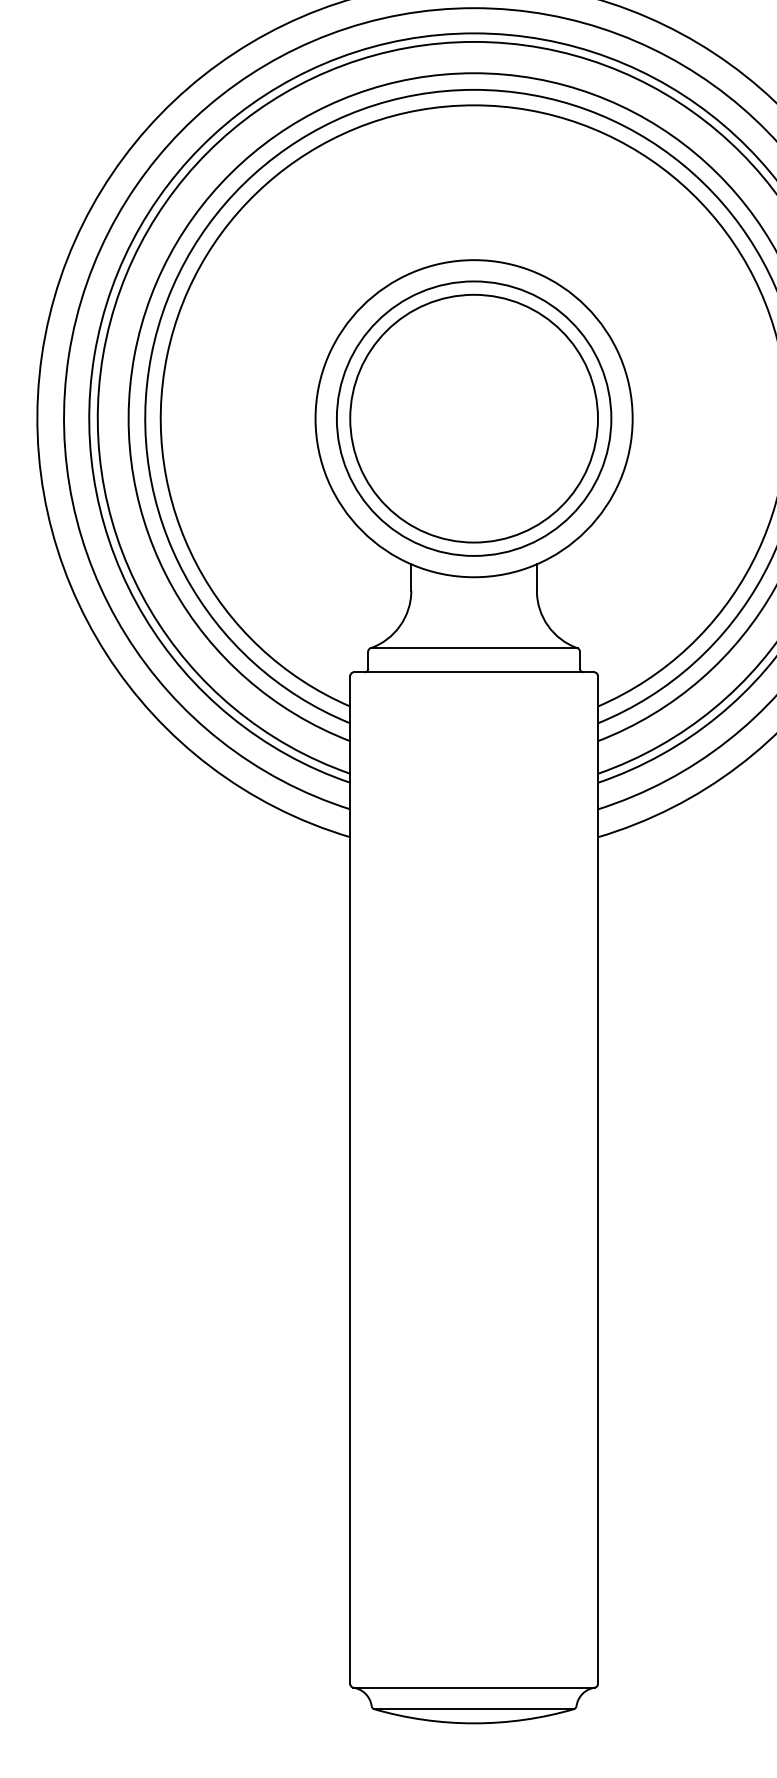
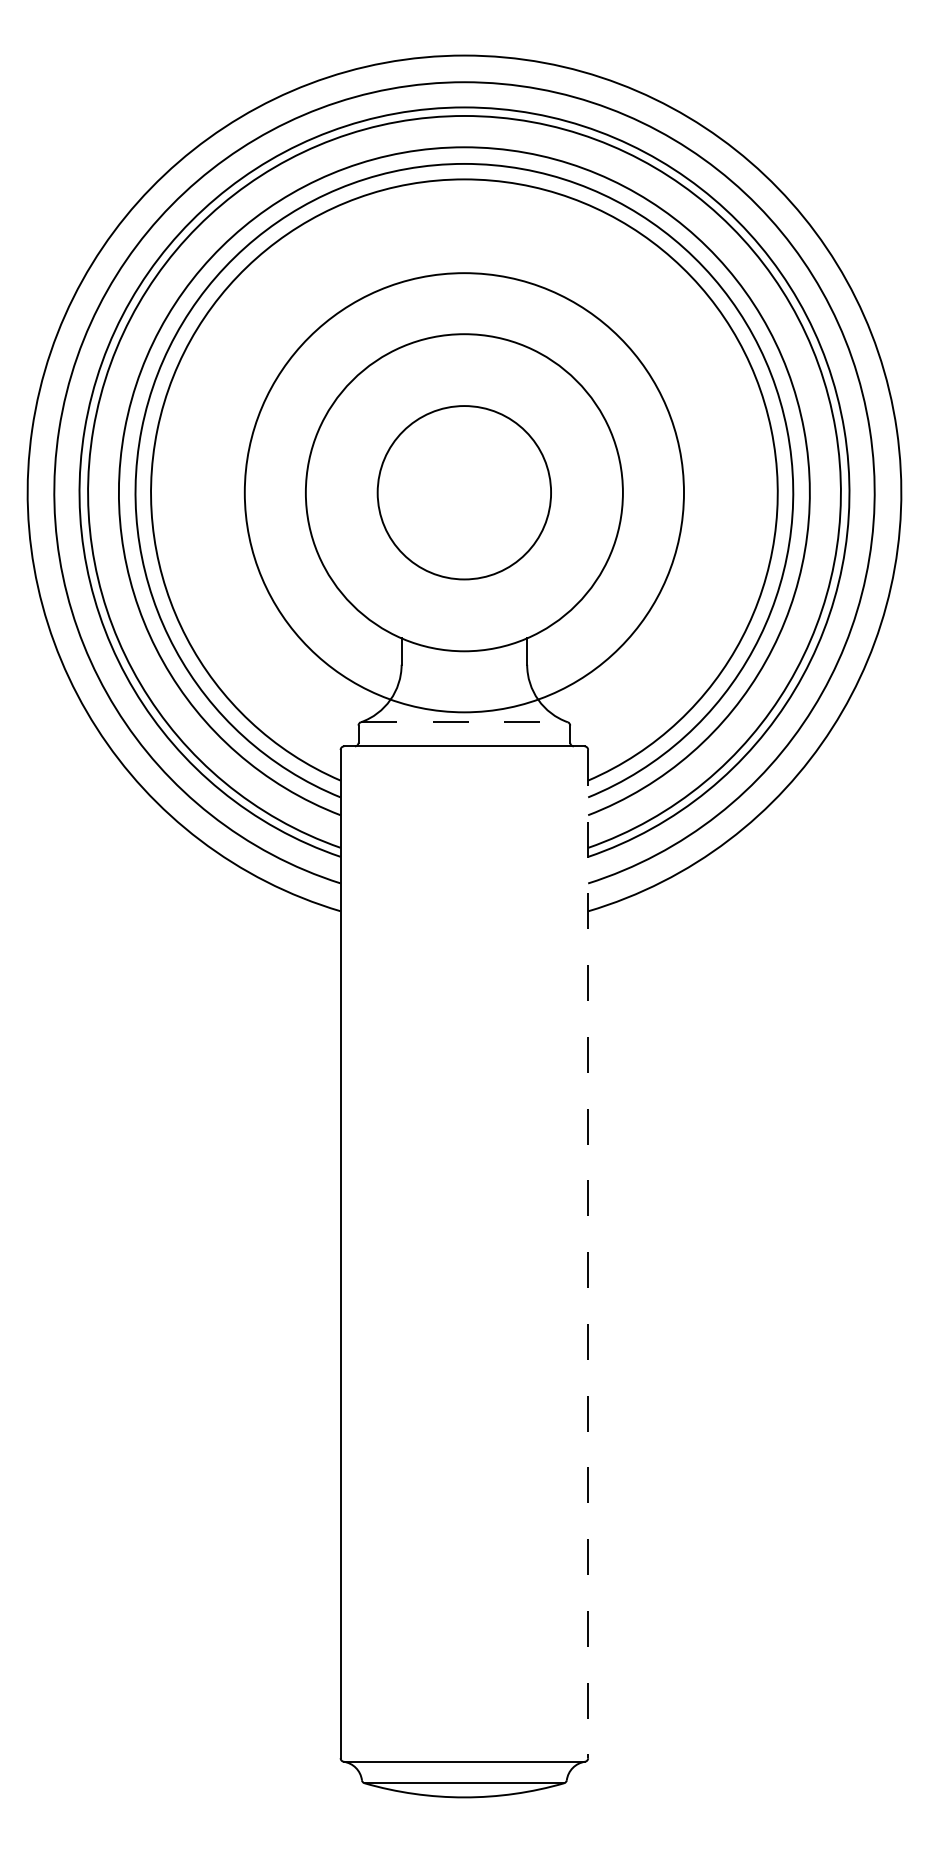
circle: (474, 418) -> (464, 492), size x0.7
circle: (474, 418) -> (464, 492), size x1.6
line: (474, 648) -> (464, 722), solid -> dashed
line: (598, 1180) -> (588, 1254), solid -> dashed

